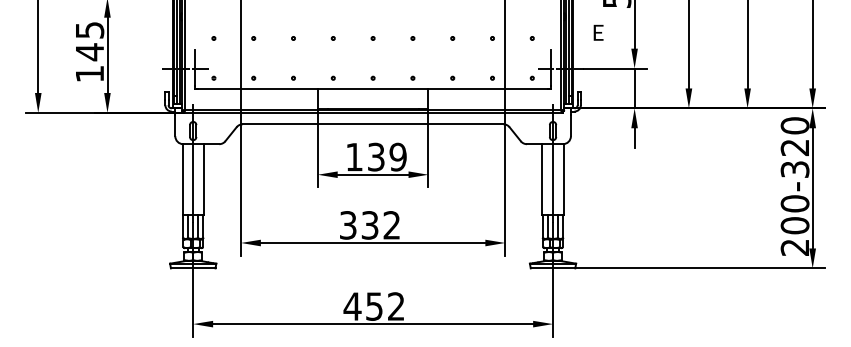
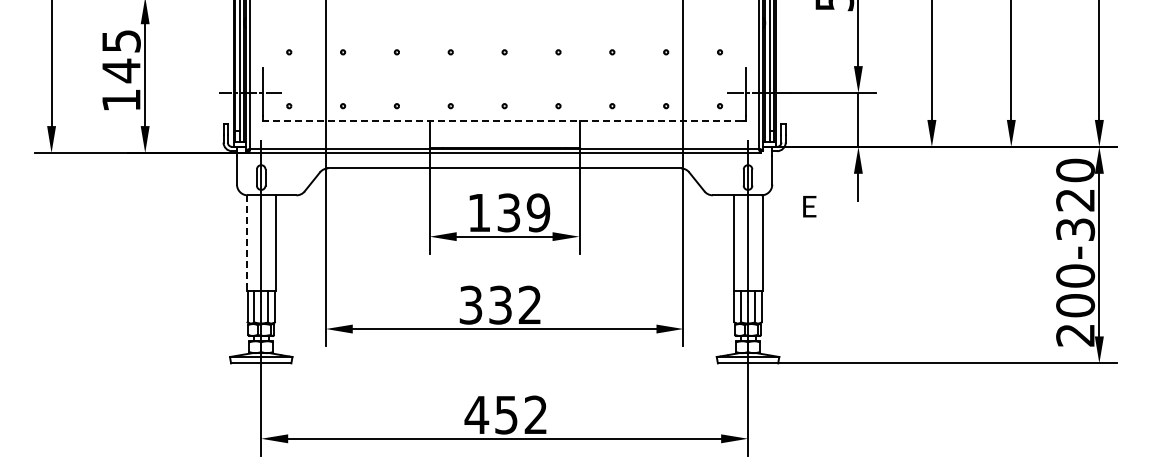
text: (598, 32) -> (809, 206), moved
line: (373, 88) -> (504, 120), solid -> dashed
line: (182, 179) -> (246, 243), solid -> dashed

